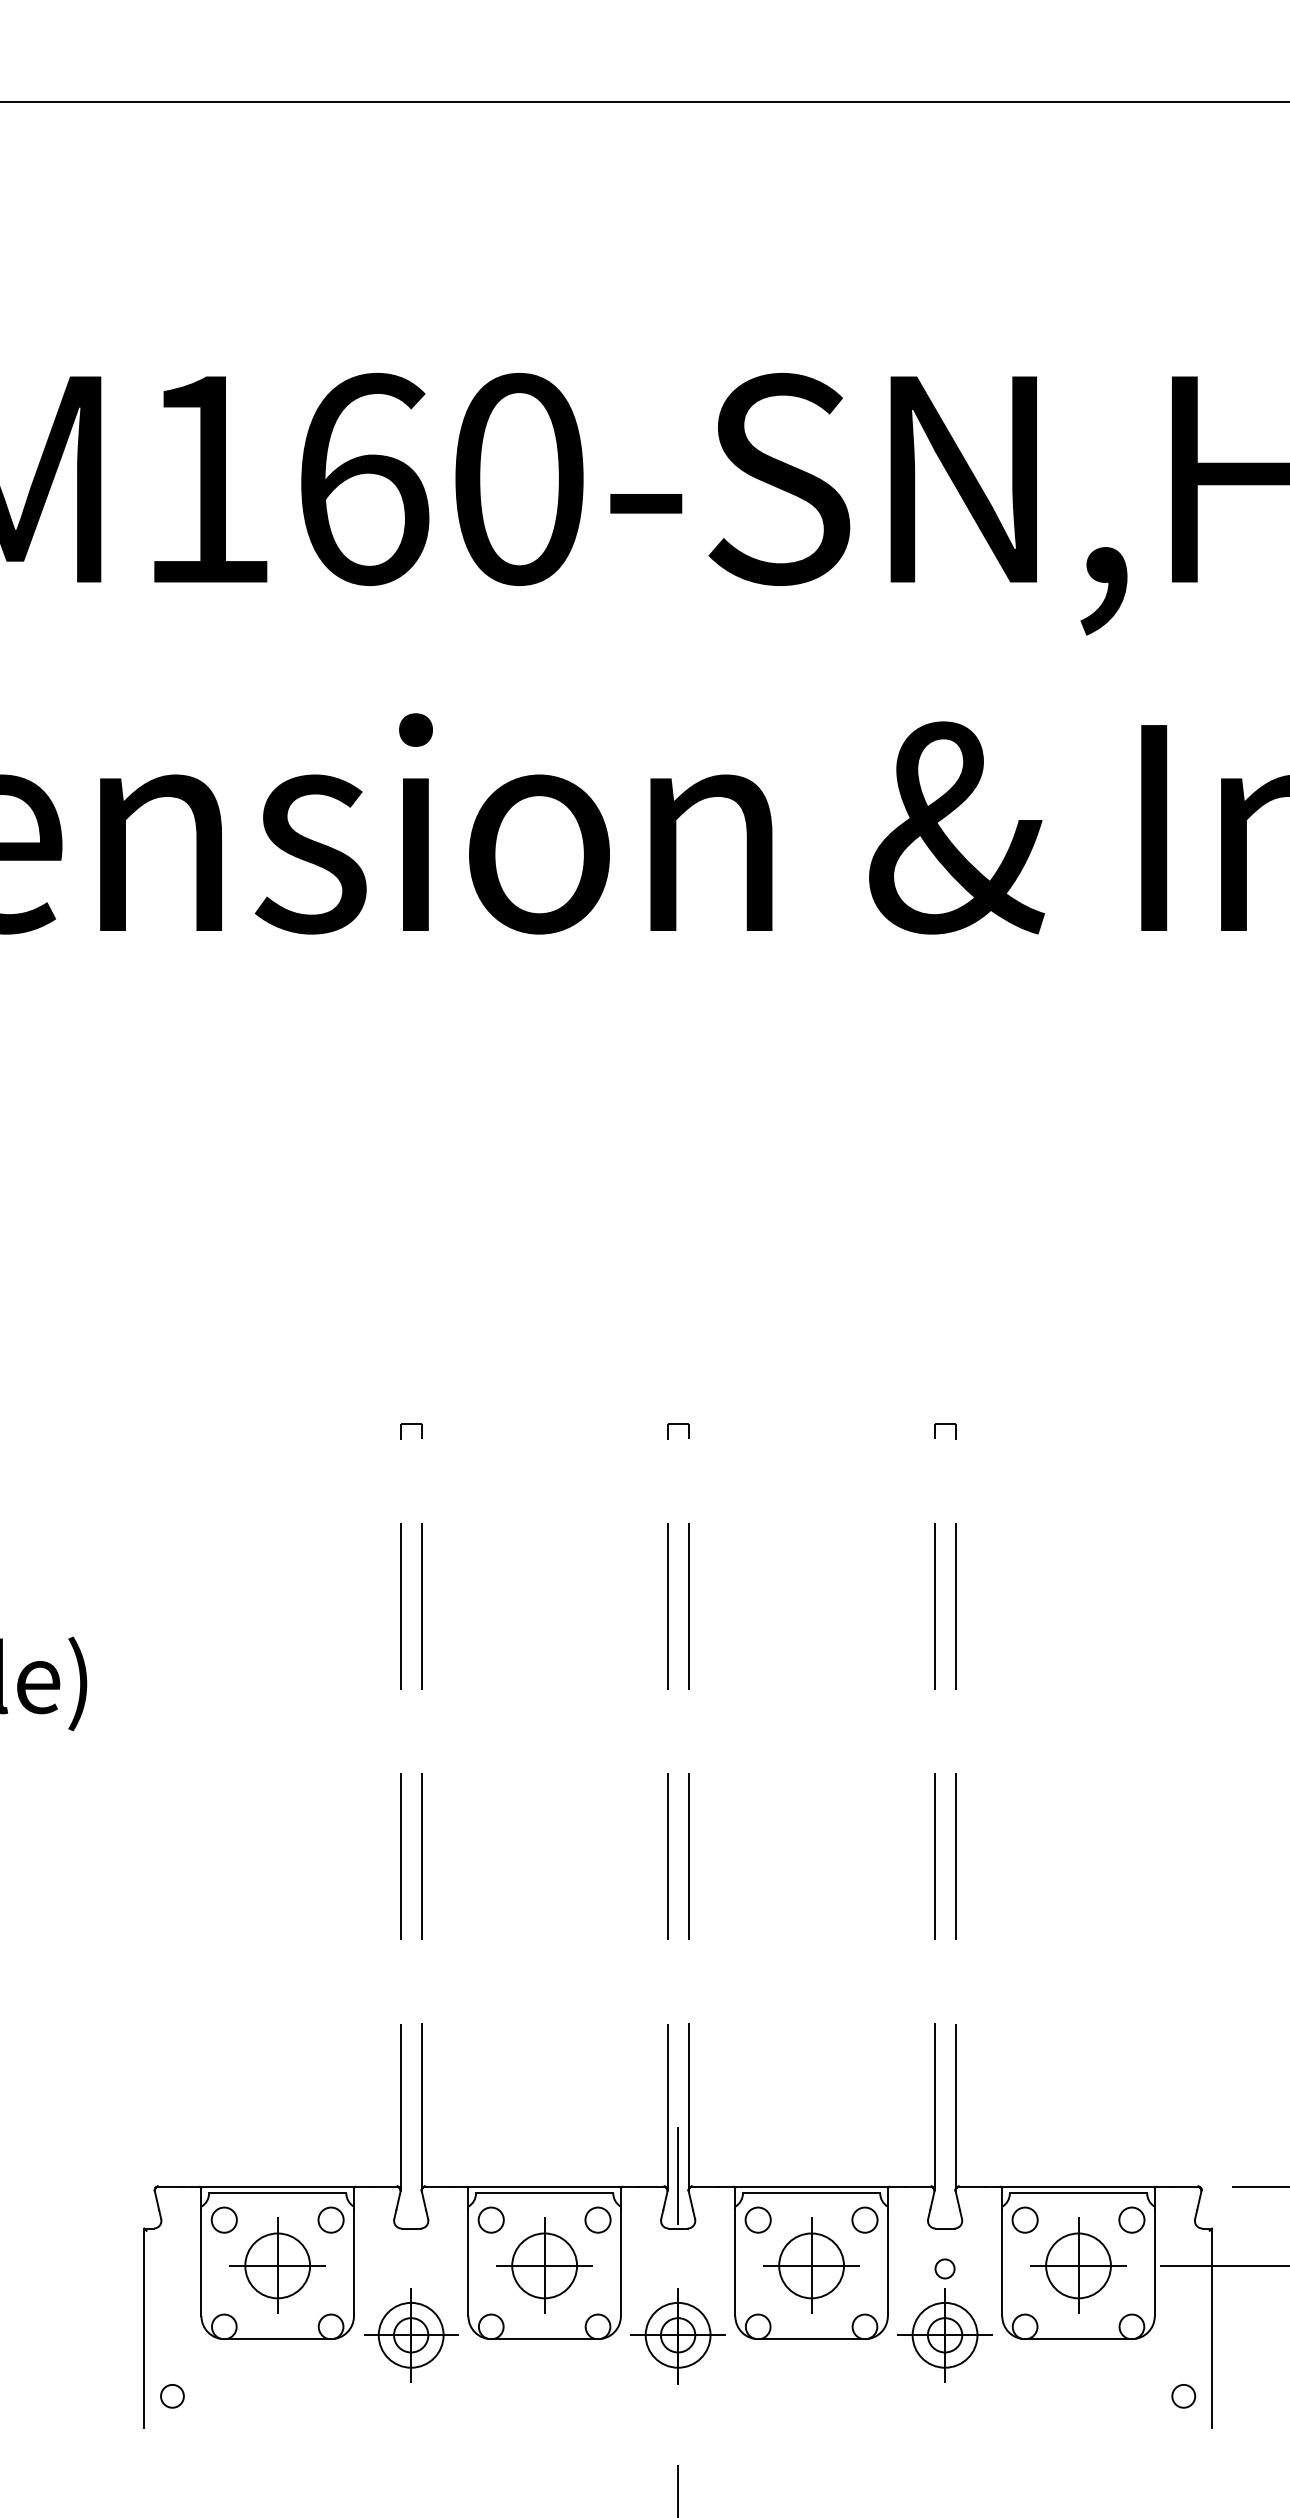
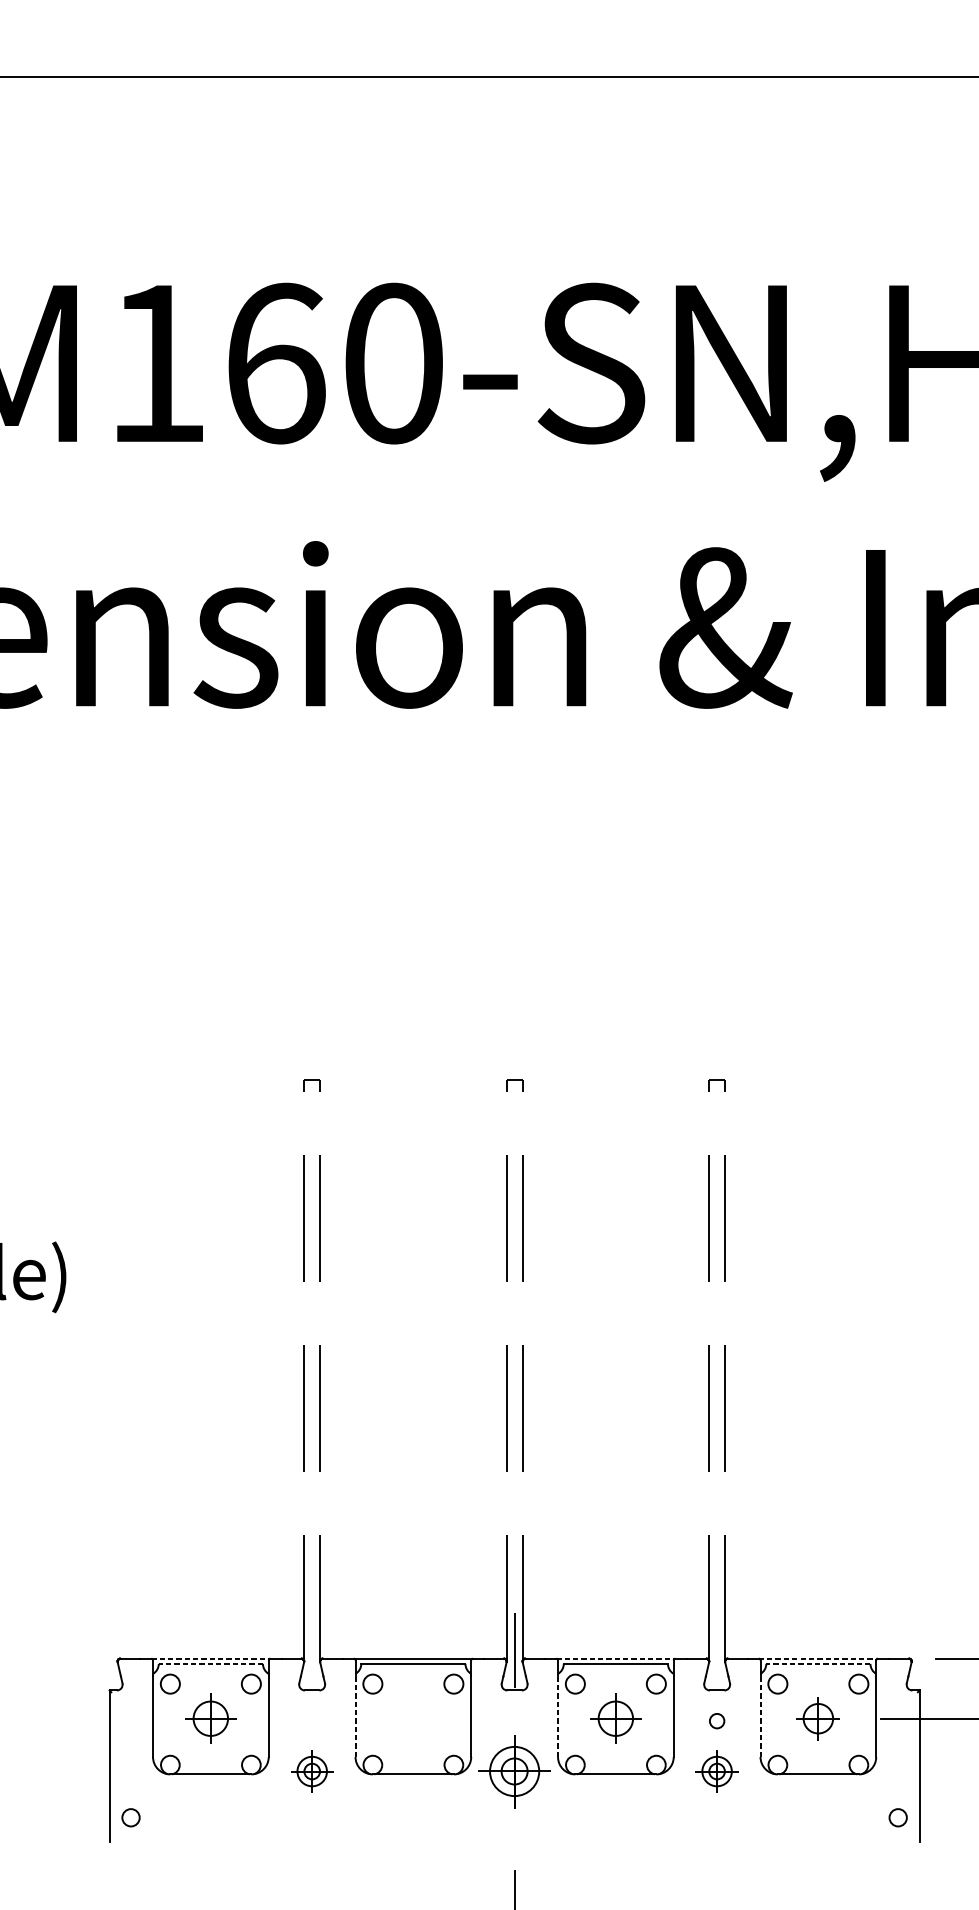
line: (277, 2186) -> (210, 1658), solid -> dashed
line: (811, 2186) -> (615, 1658), solid -> dashed
line: (1078, 2186) -> (818, 1658), solid -> dashed
line: (277, 2193) -> (210, 1663), solid -> dashed
line: (1078, 2193) -> (818, 1663), solid -> dashed
line: (468, 2262) -> (355, 1716), solid -> dashed
line: (735, 2262) -> (558, 1716), solid -> dashed
line: (1002, 2262) -> (760, 1716), solid -> dashed
part: (277, 2265) -> (210, 1718), size x0.7
part: (544, 2265) -> (413, 1718), removed
part: (811, 2265) -> (615, 1718), size x0.7
part: (1078, 2265) -> (818, 1718), size x0.6
part: (411, 2335) -> (312, 1771), size x0.6
part: (944, 2335) -> (716, 1771), size x0.6

